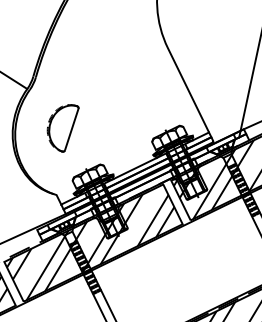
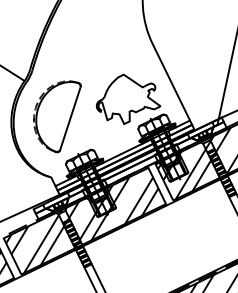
part: (141, 109) -> (128, 99), added
part: (62, 128) -> (56, 116), size x1.67

